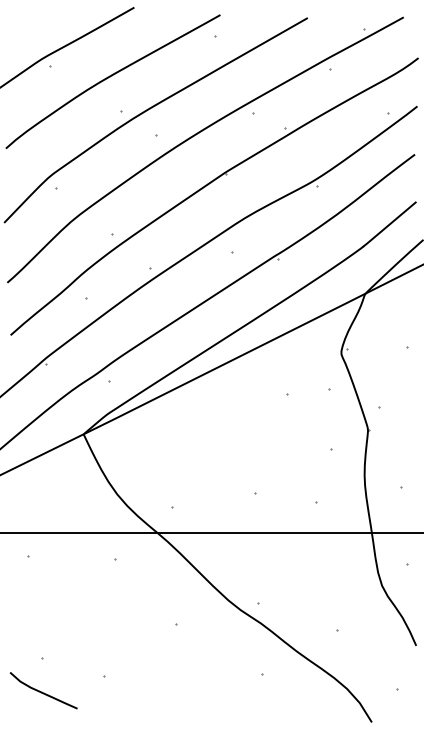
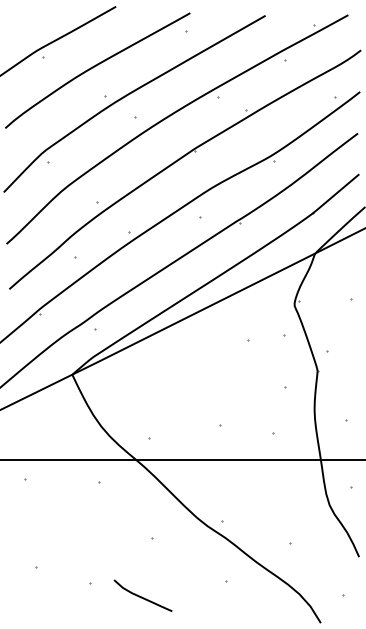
curve: (42, 691) -> (142, 596), moved

